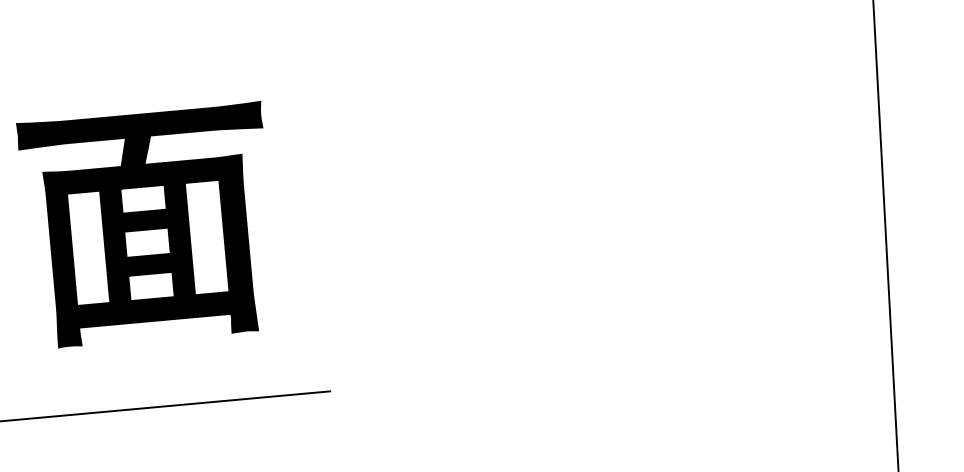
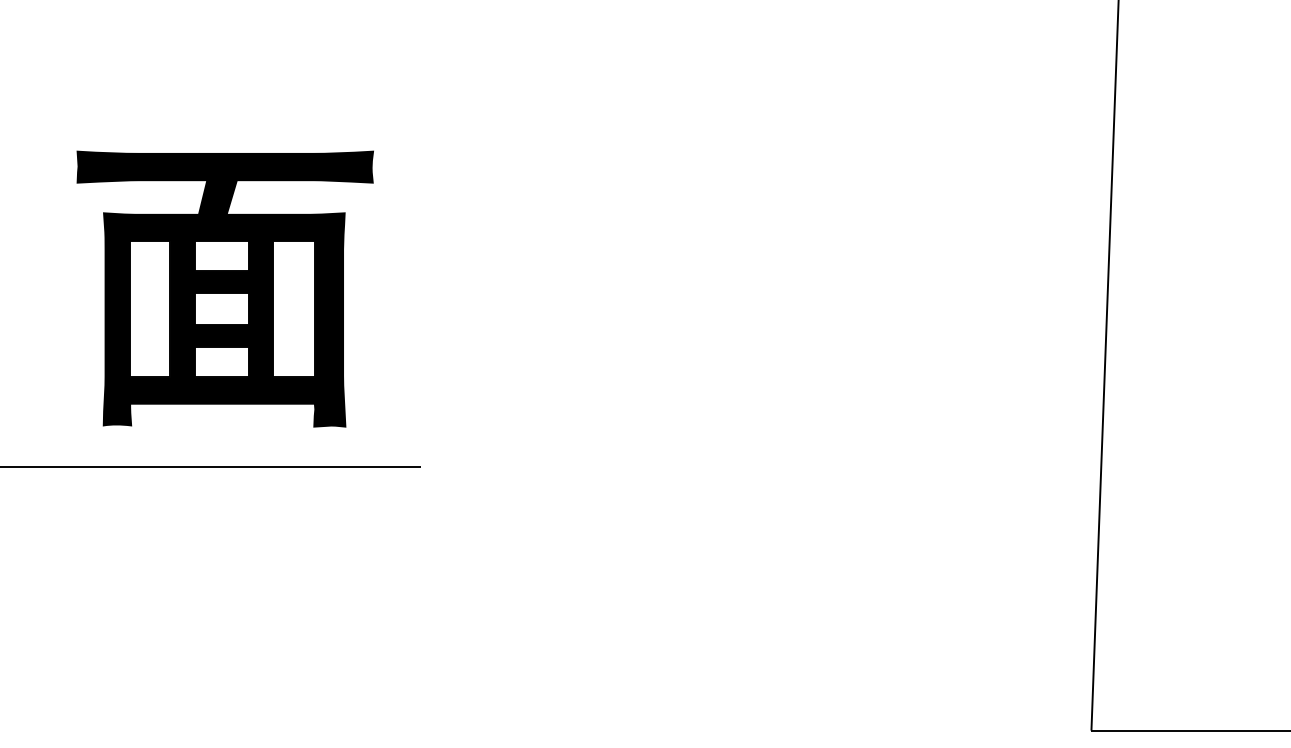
part: (148, 225) -> (224, 288), moved

